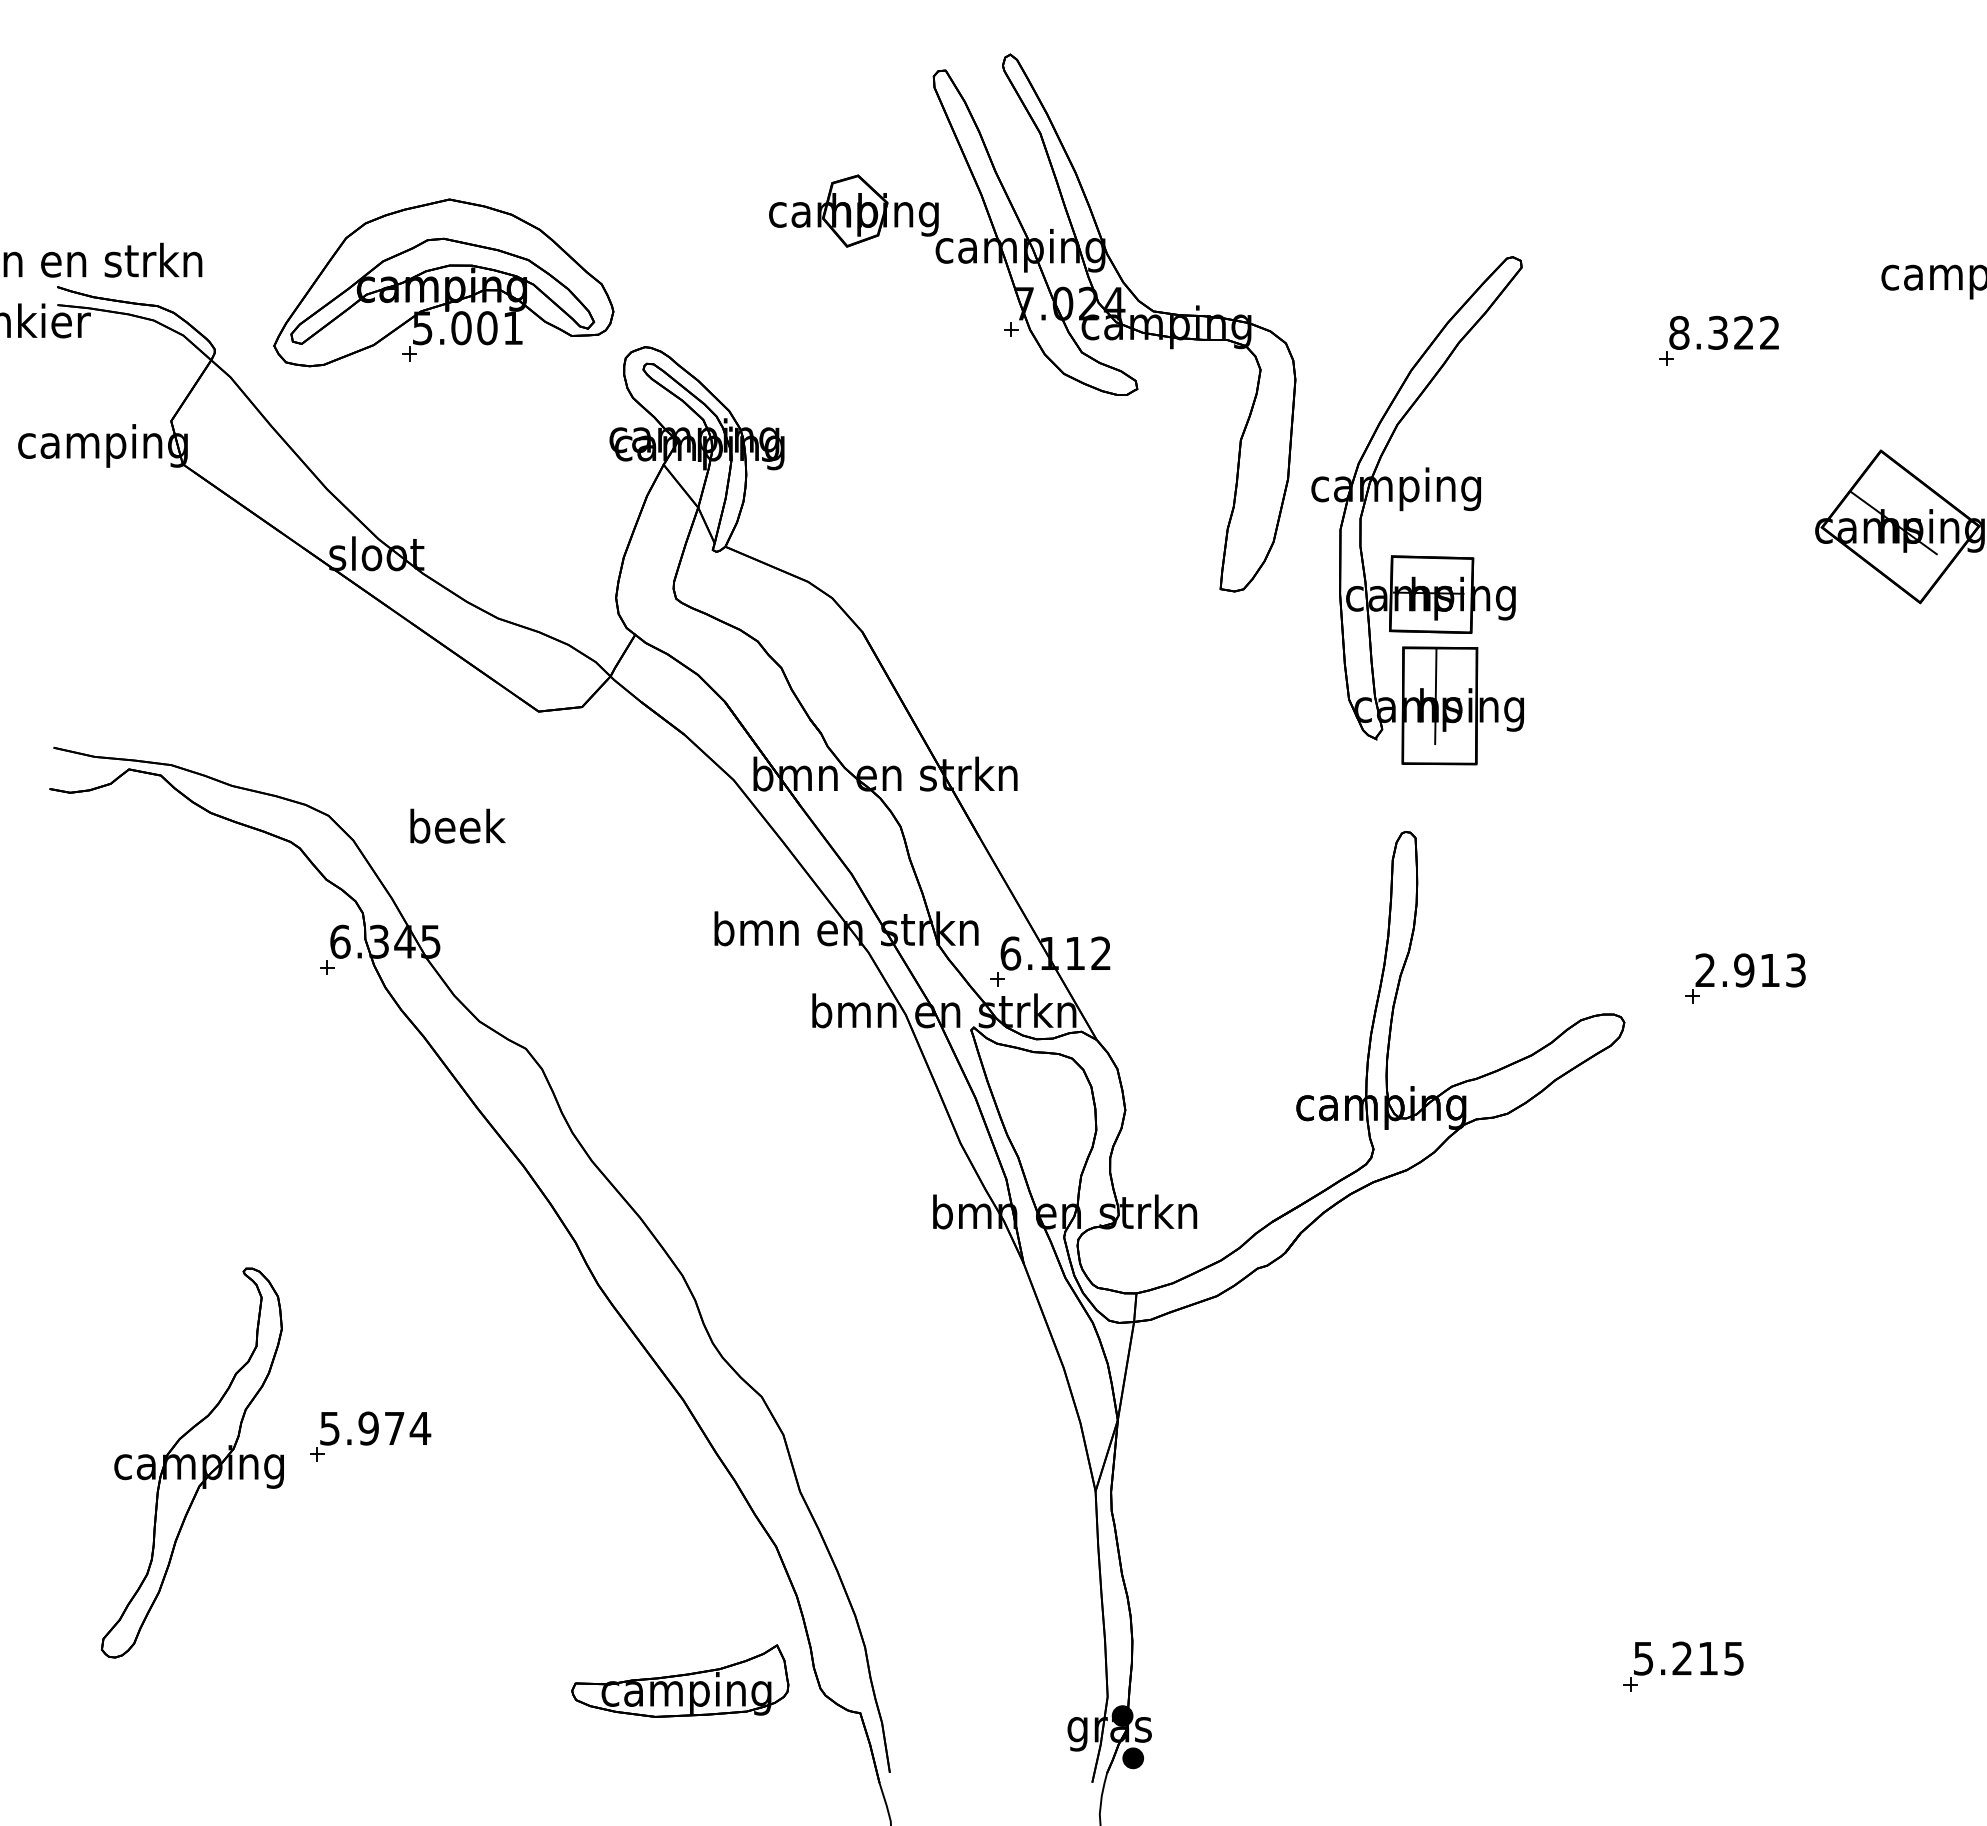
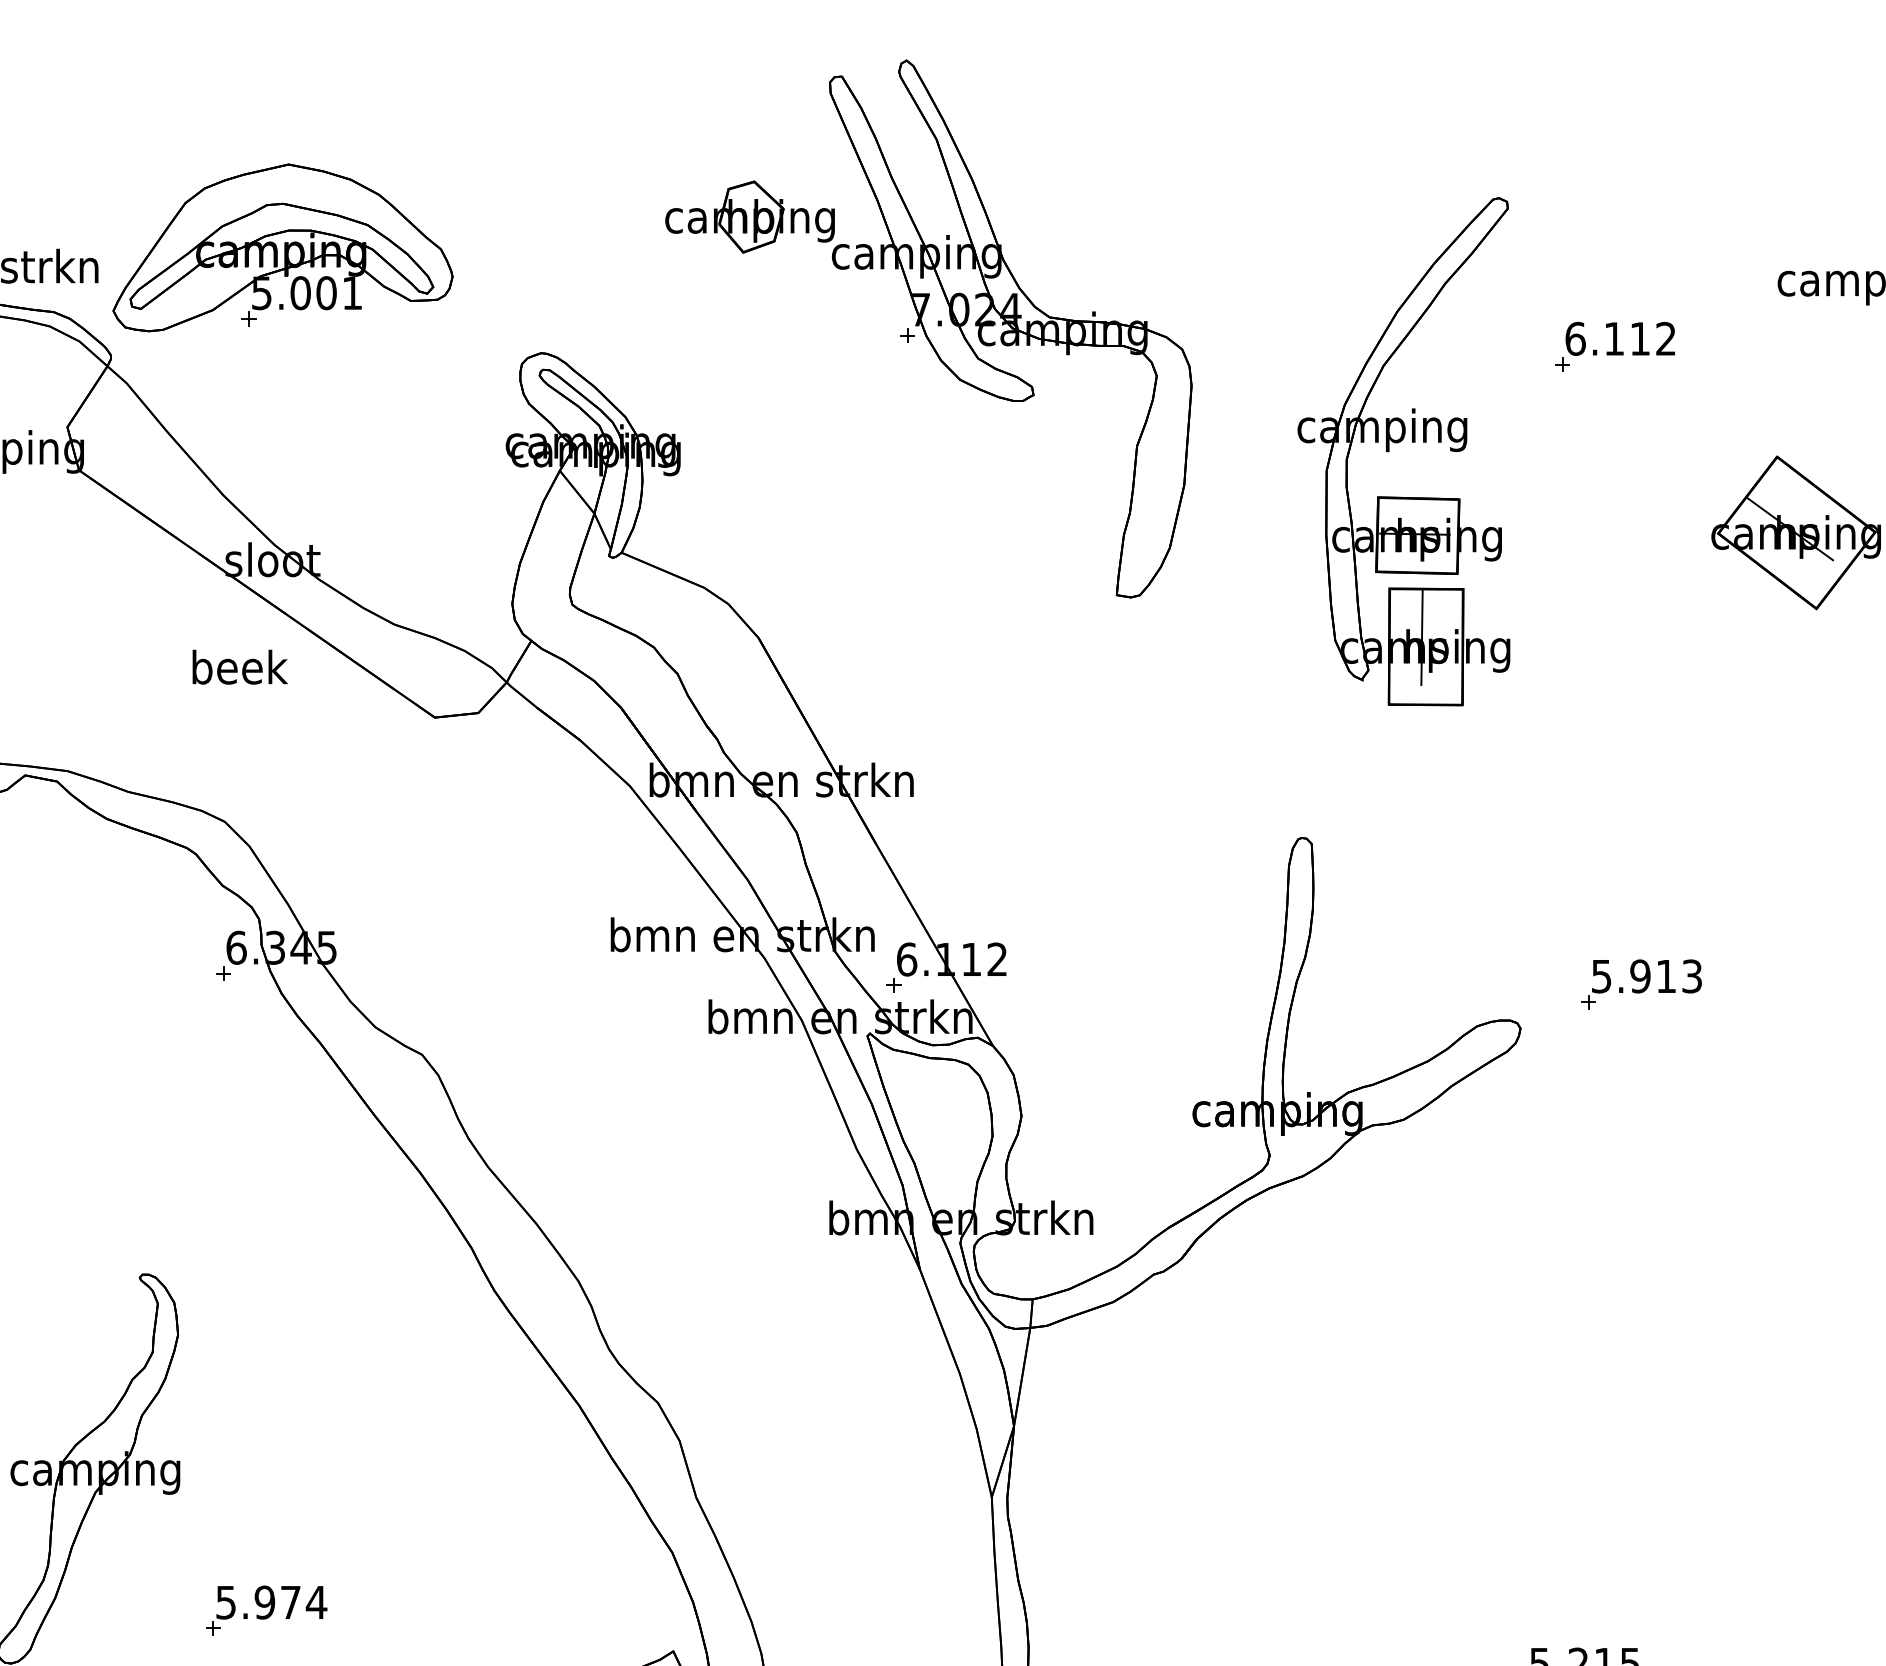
part: (443, 282) -> (282, 247), moved
text: (1711, 332) -> (1607, 338), 8.322 -> 6.112
part: (1413, 501) -> (1399, 442), moved
text: (457, 825) -> (239, 666), moved
text: (1704, 970) -> (1600, 976), 2.913 -> 5.913
part: (370, 1436) -> (266, 1610), moved

